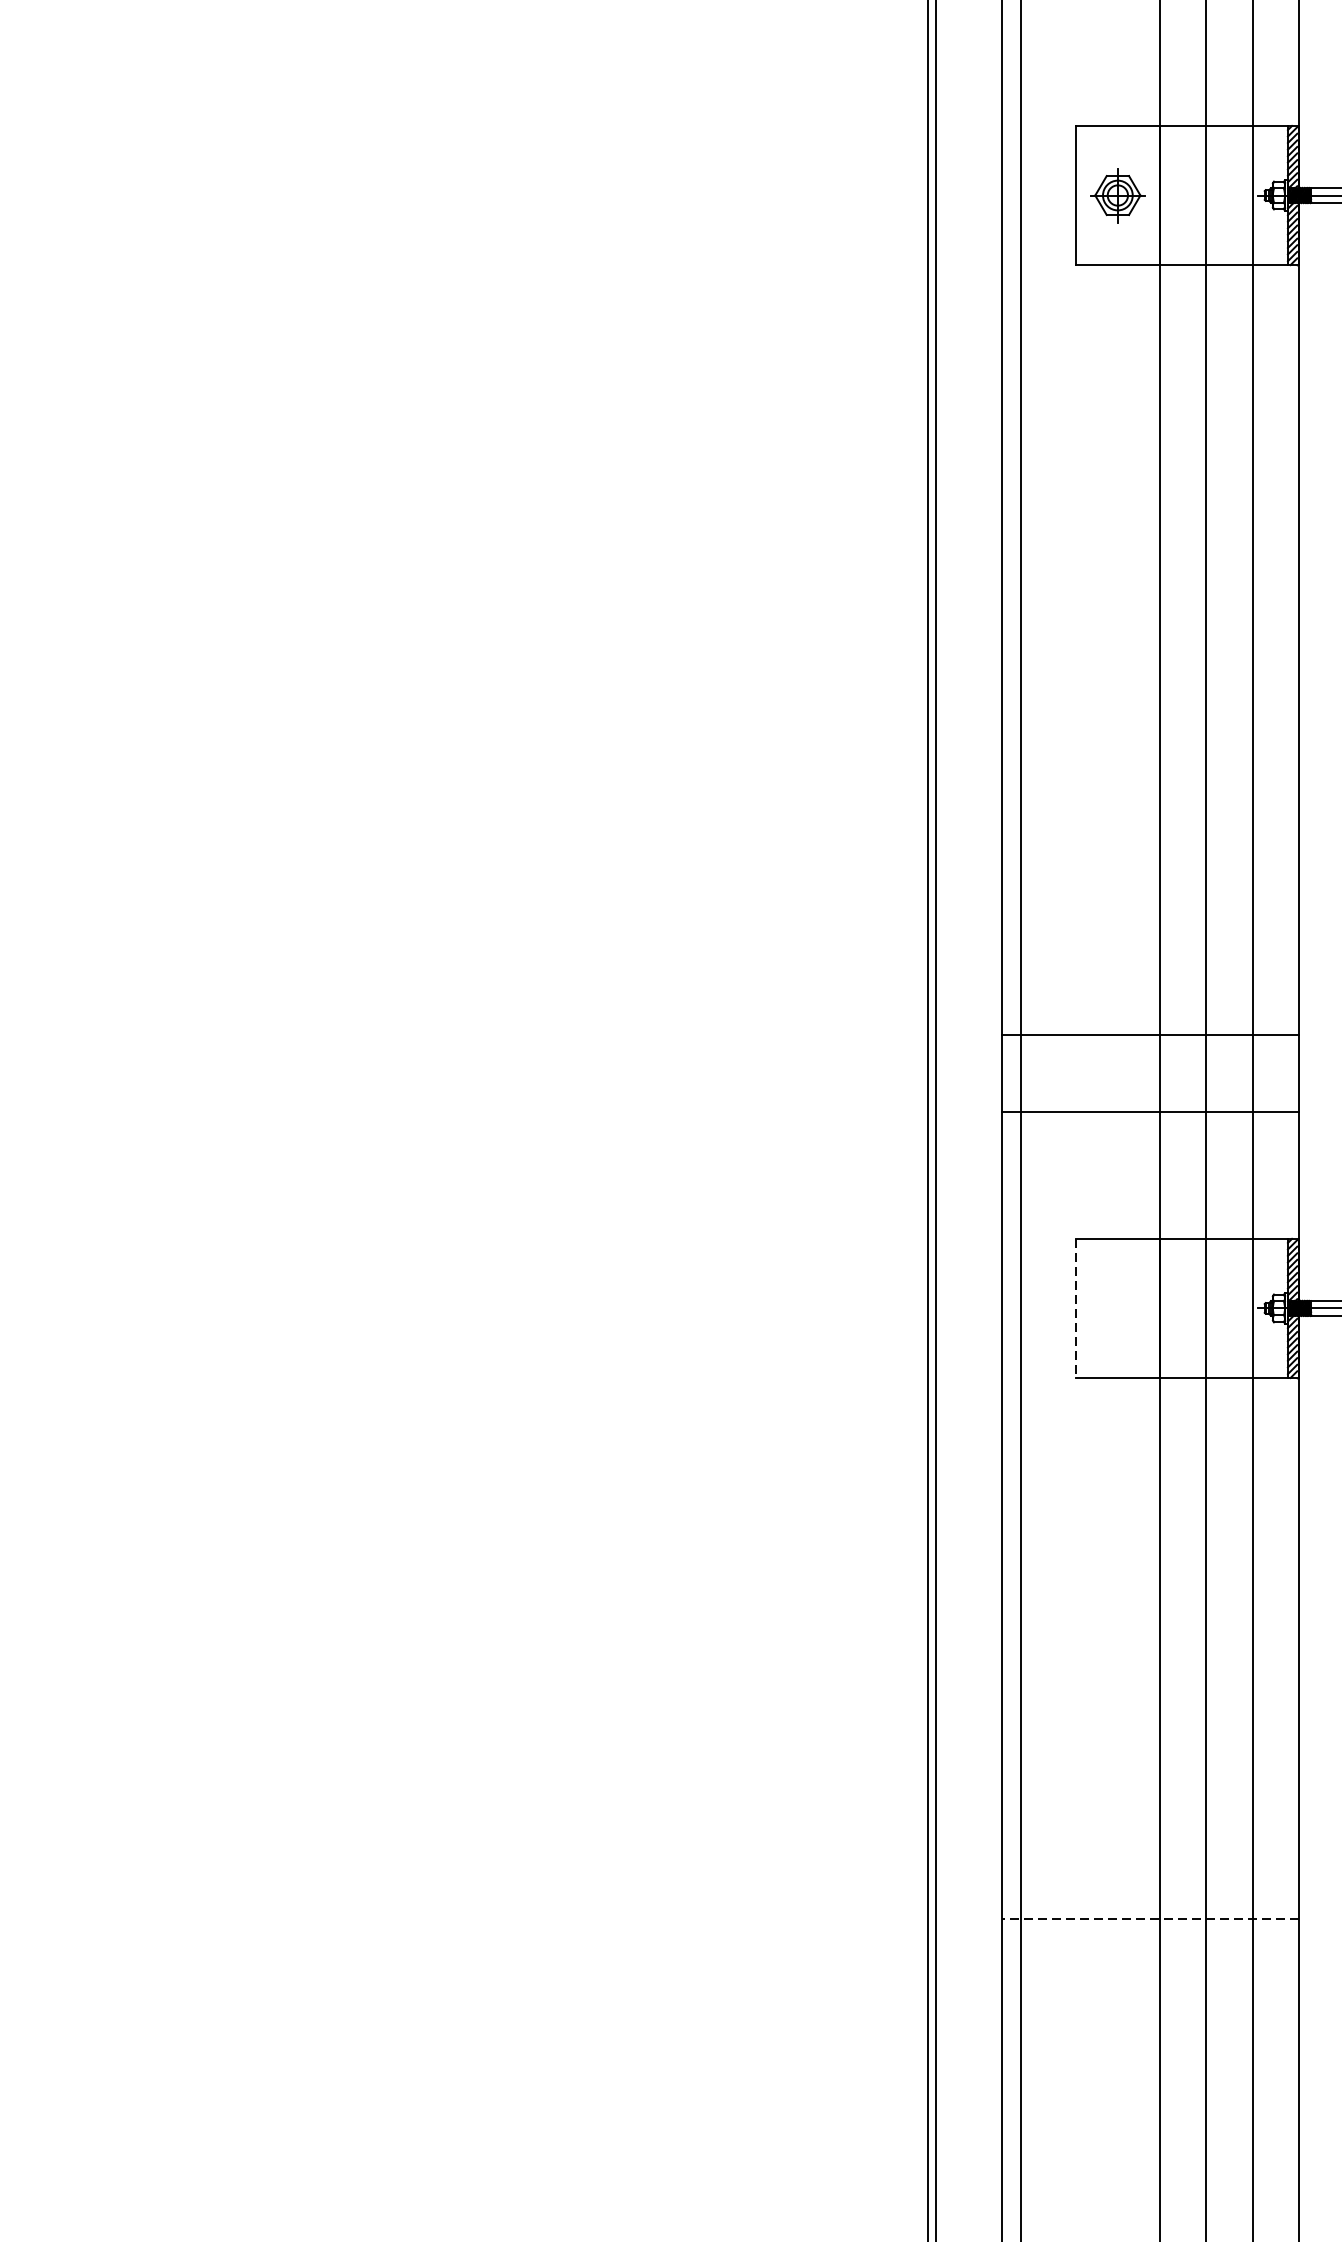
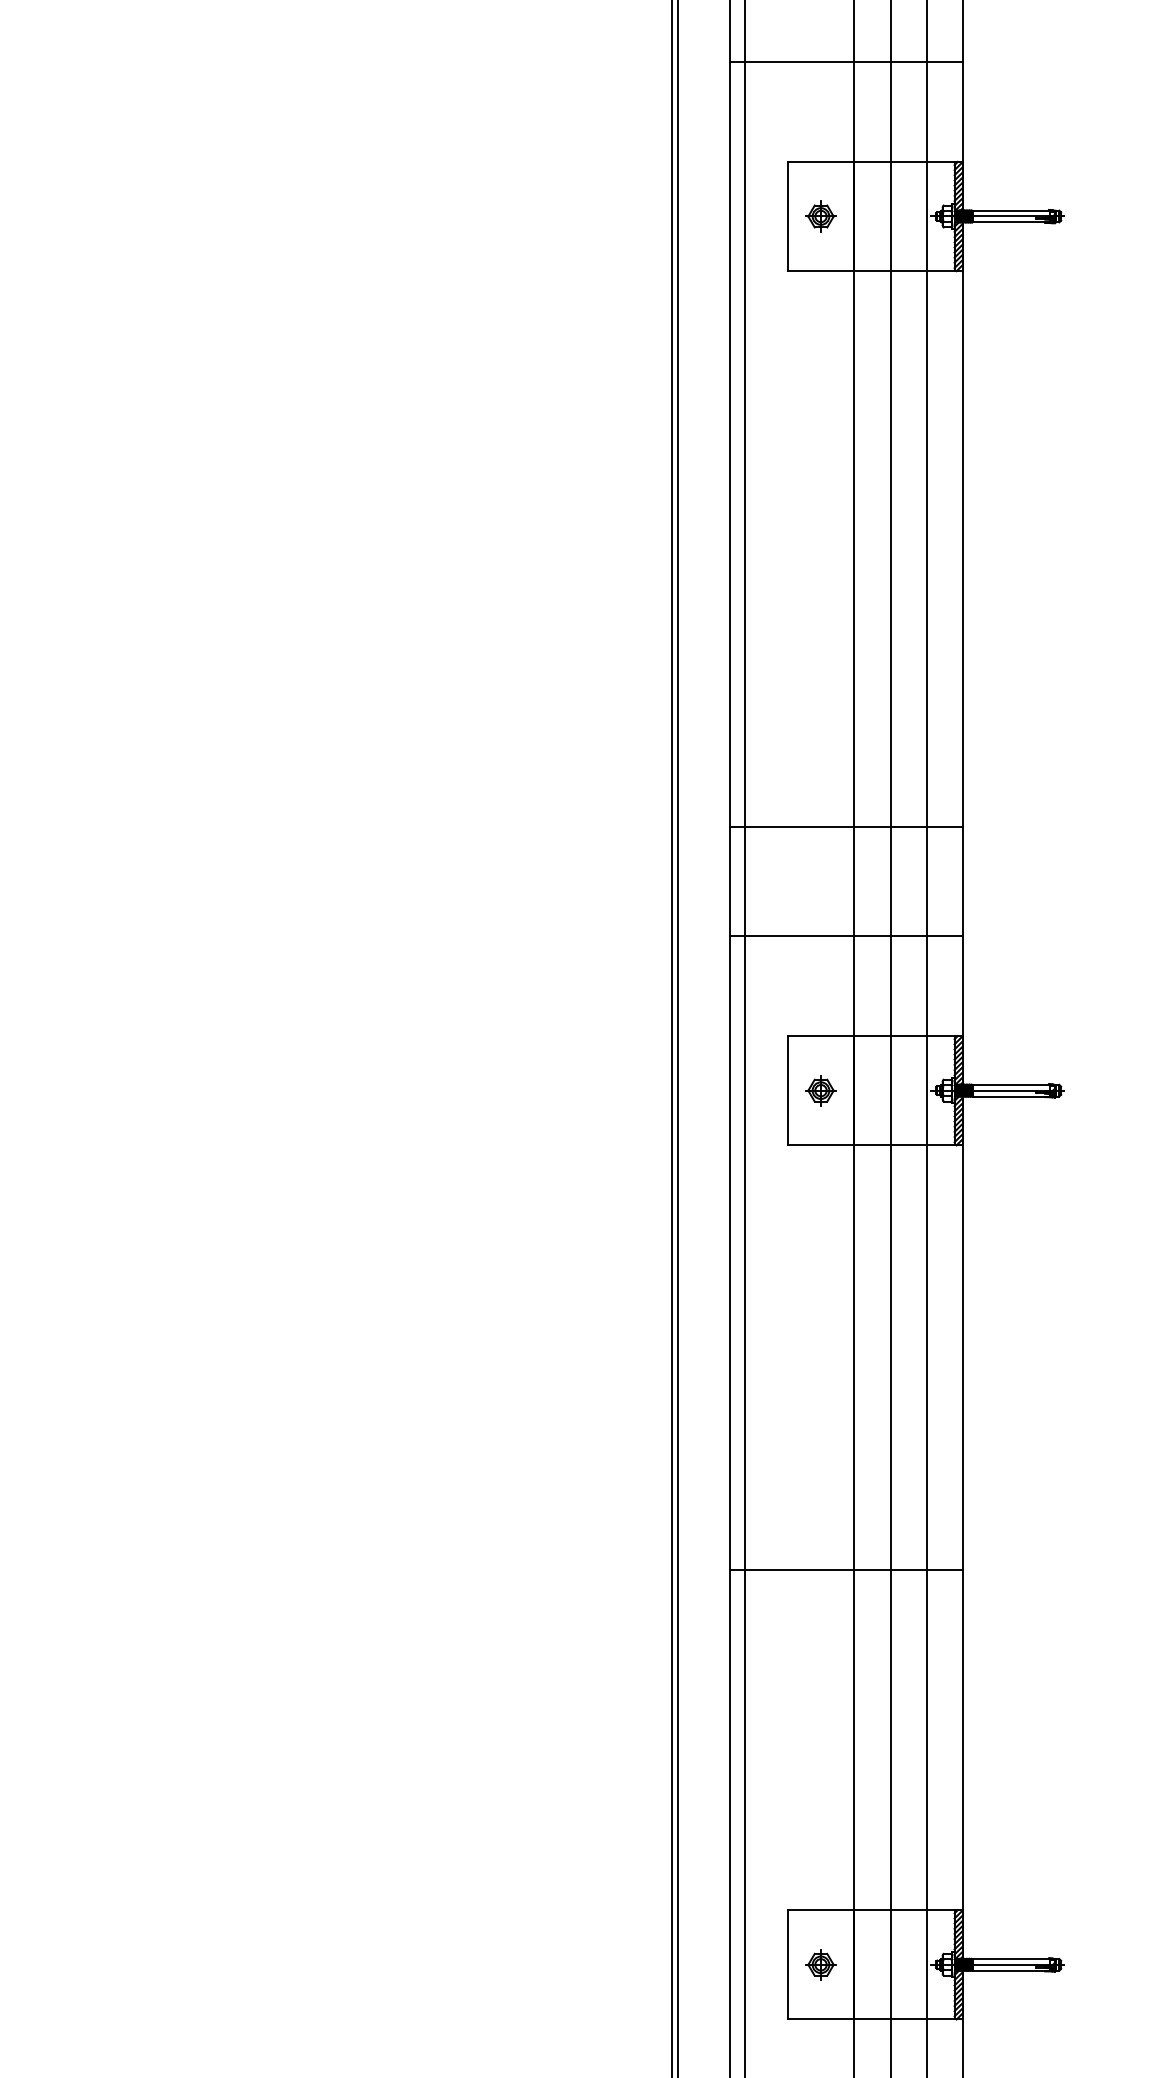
part: (1117, 195) -> (820, 216), size x0.71
line: (1150, 1034) -> (846, 826), moved
line: (1076, 1308) -> (788, 1090), dashed -> solid
part: (1117, 1308) -> (820, 1090), added
line: (1150, 1918) -> (846, 1569), dashed -> solid

